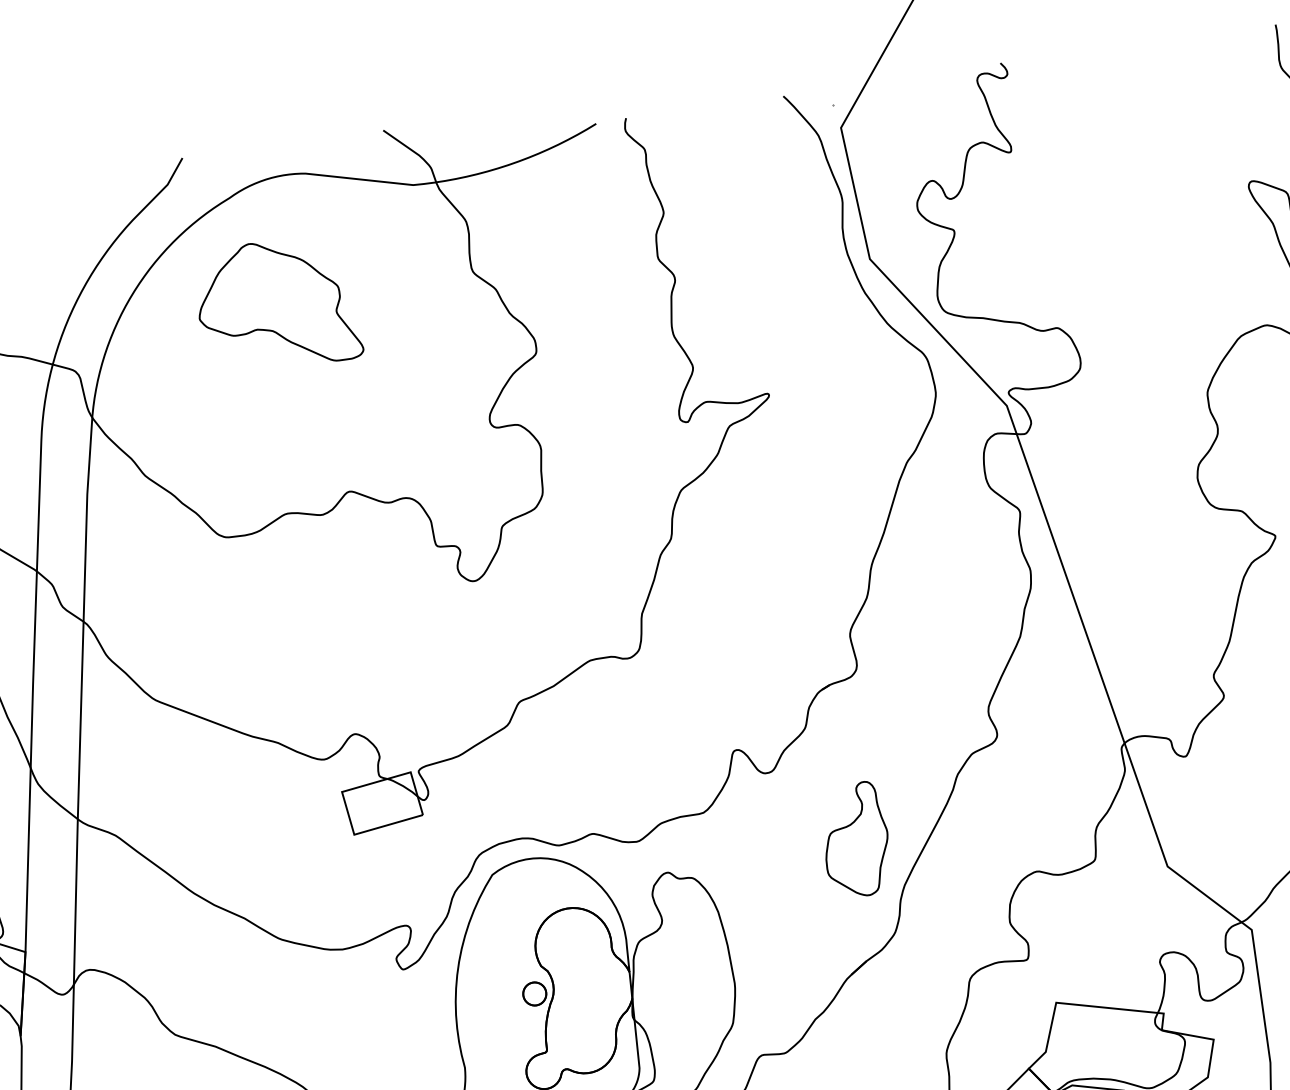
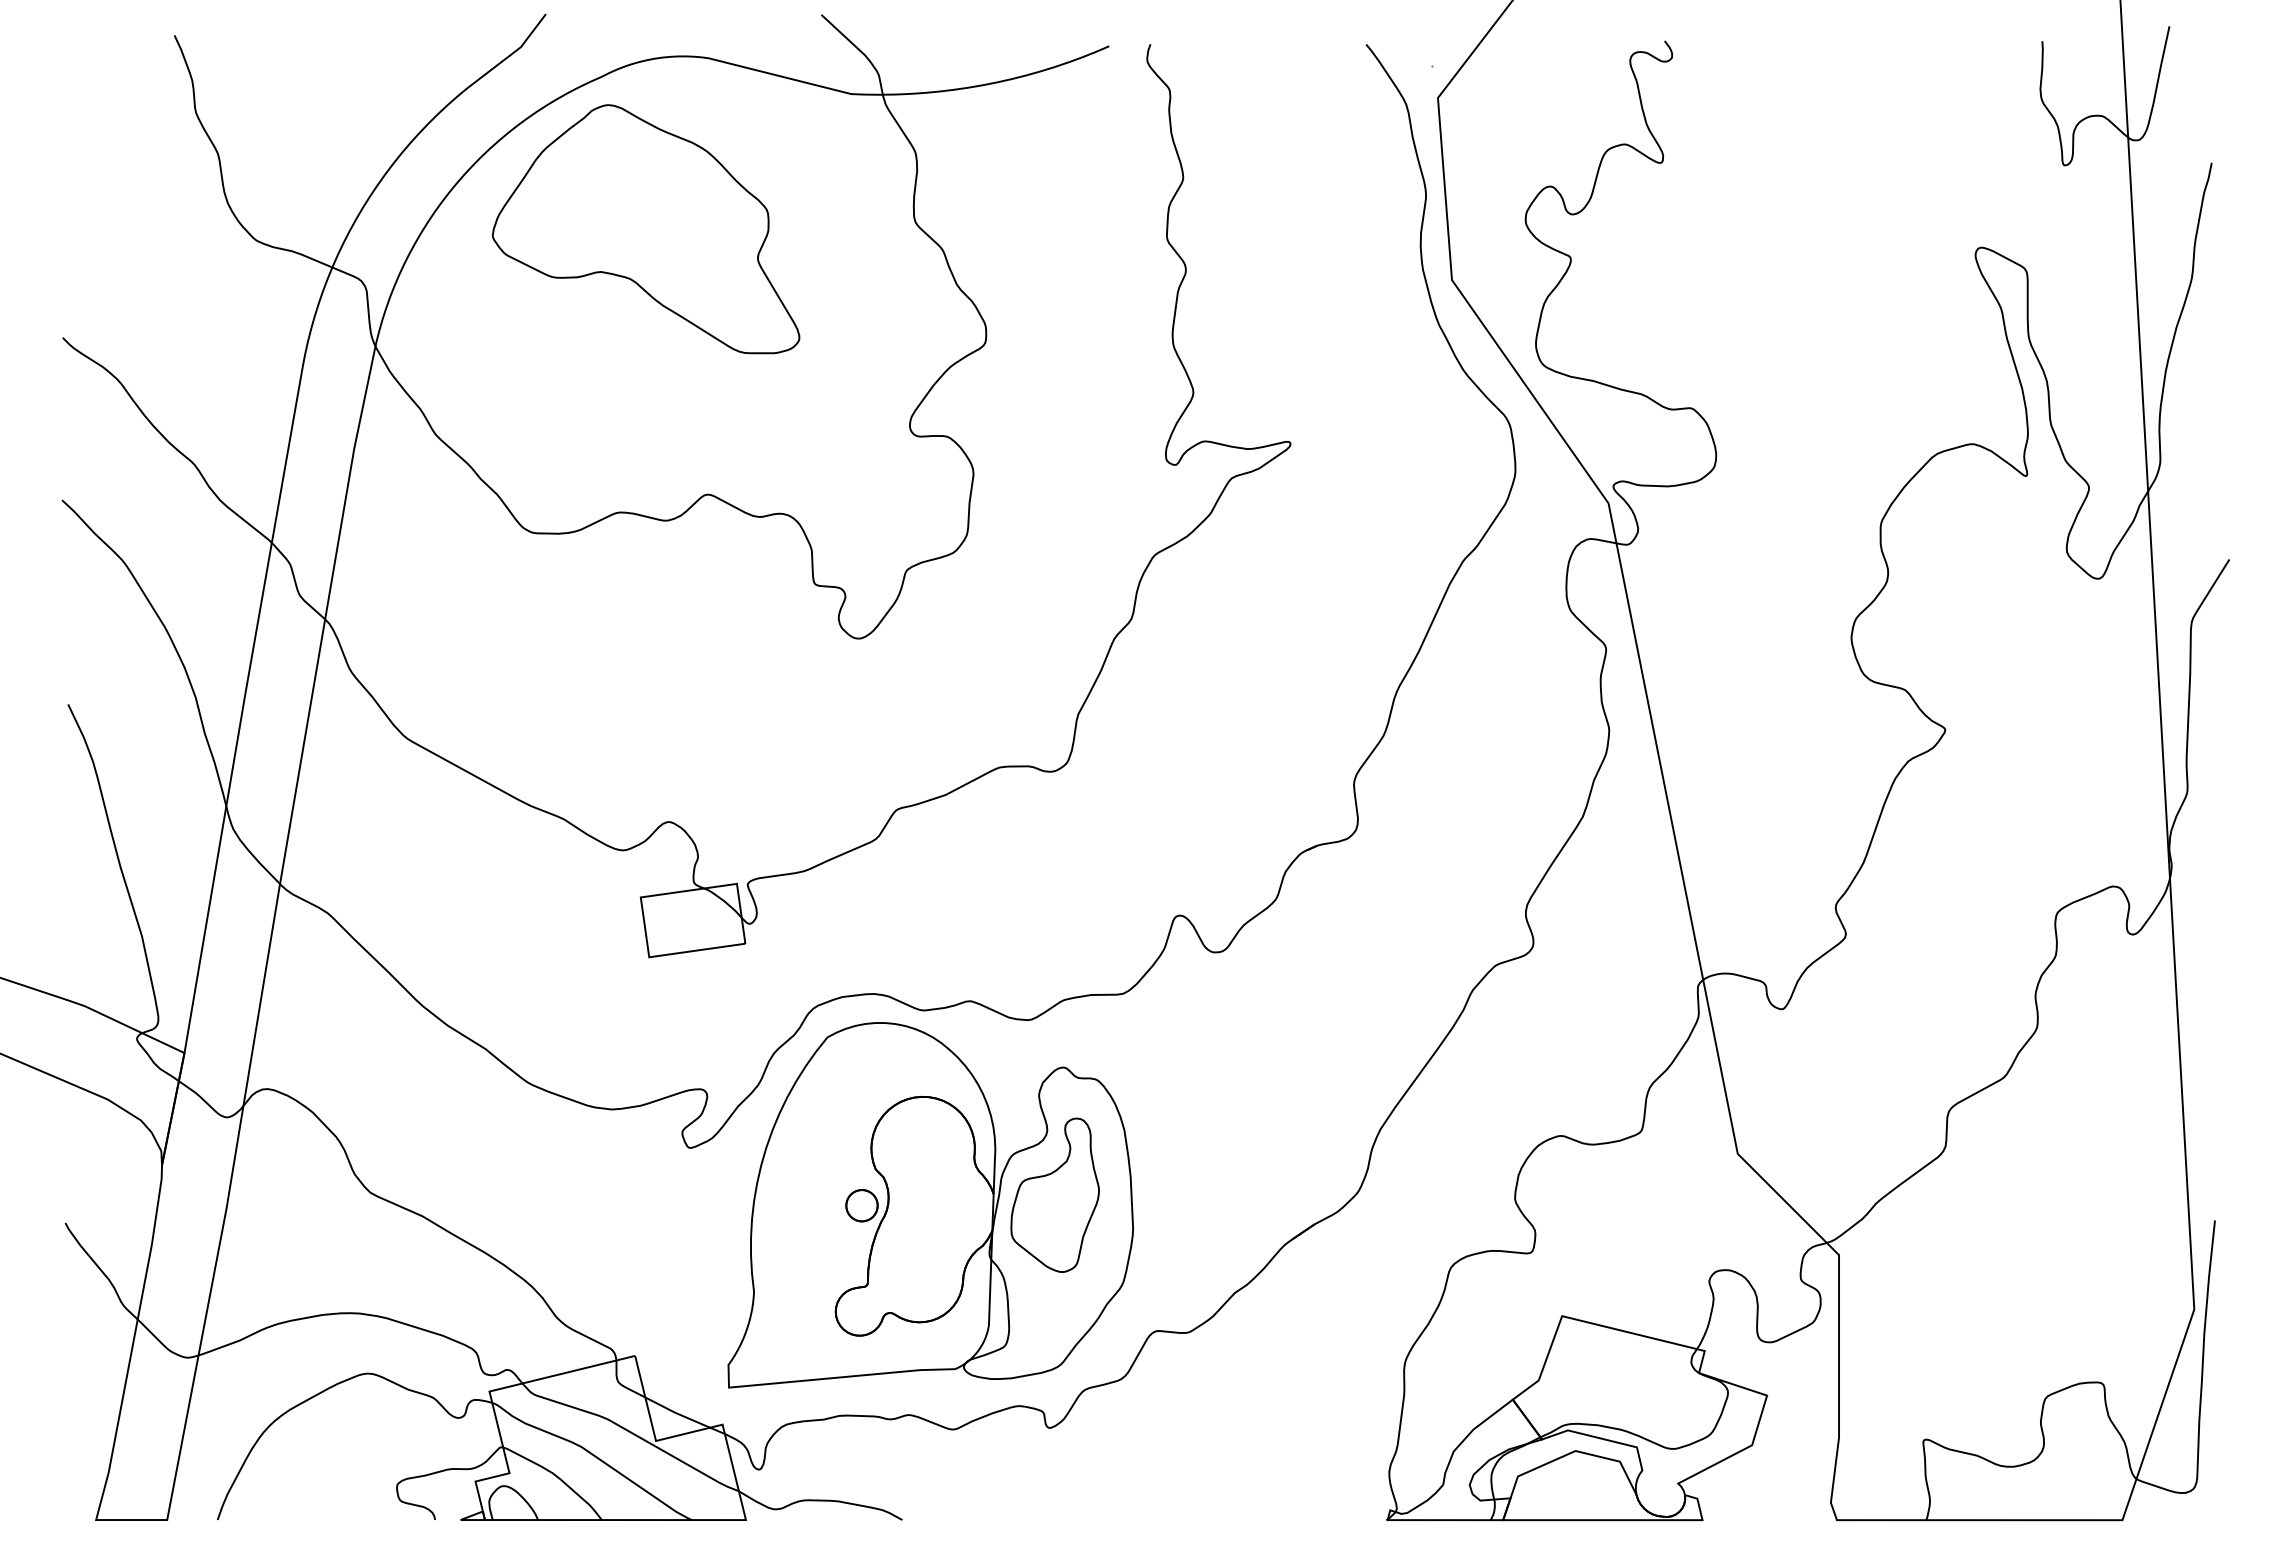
part: (277, 304) -> (645, 229), size x1.43
part: (855, 839) -> (1054, 1194), moved

